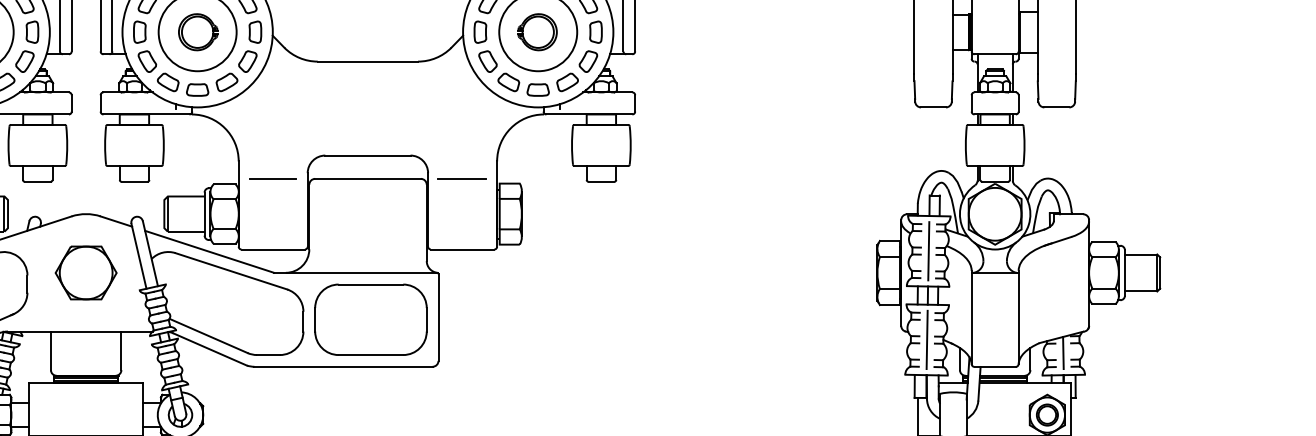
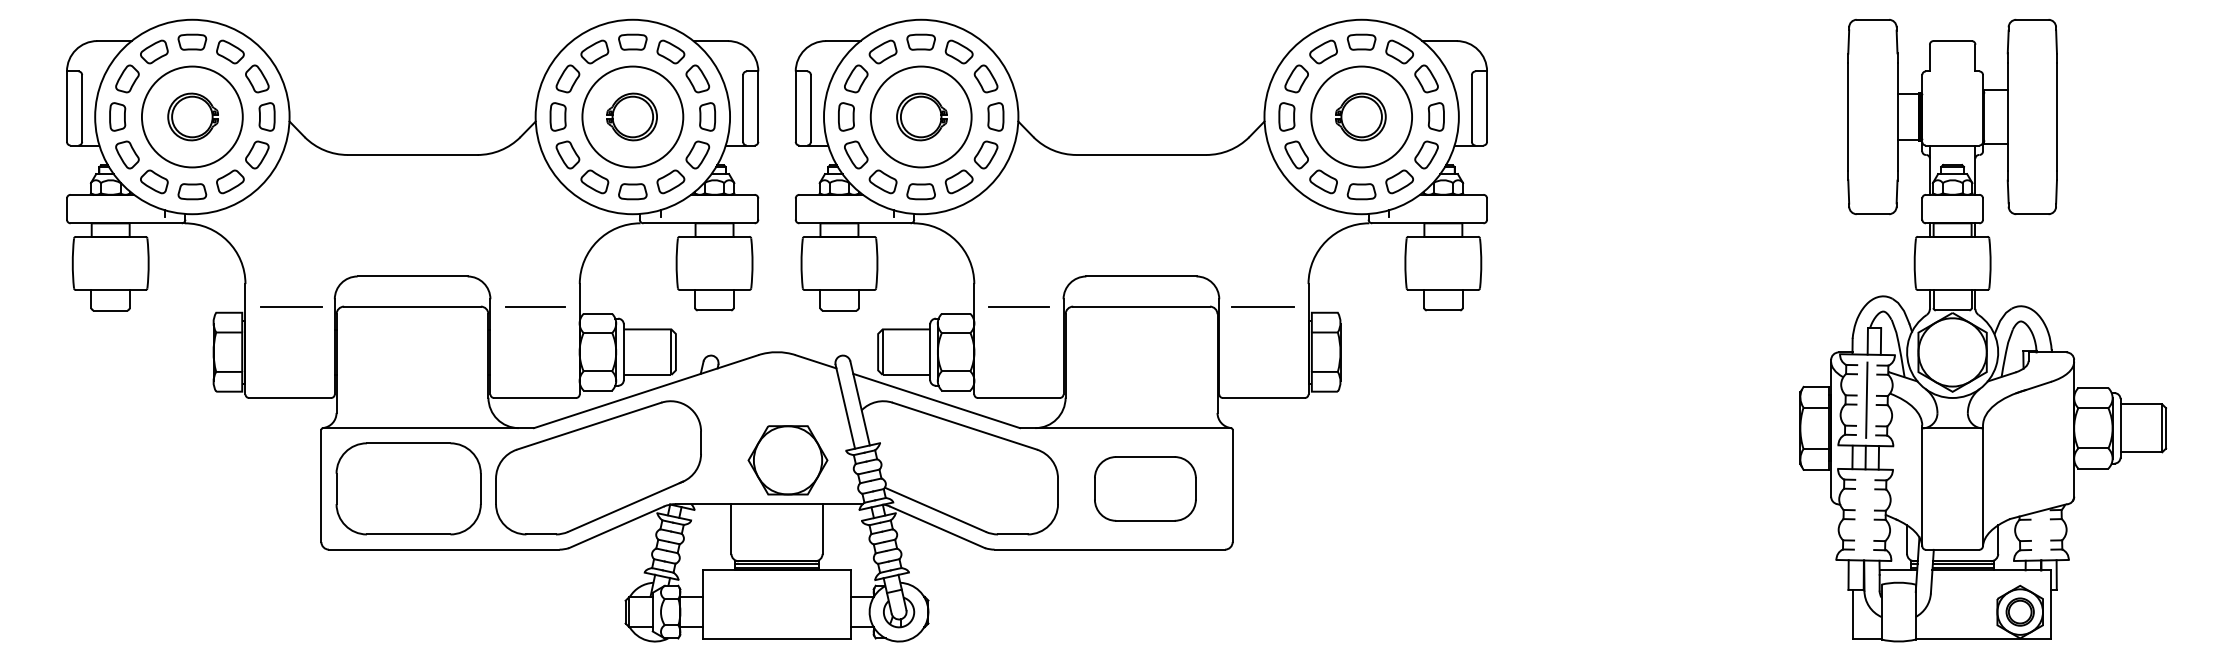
part: (85, 273) -> (787, 460), moved
part: (371, 319) -> (1145, 488), size x0.7
line: (927, 339) -> (1864, 514), removed
line: (1063, 352) -> (2040, 531), removed

